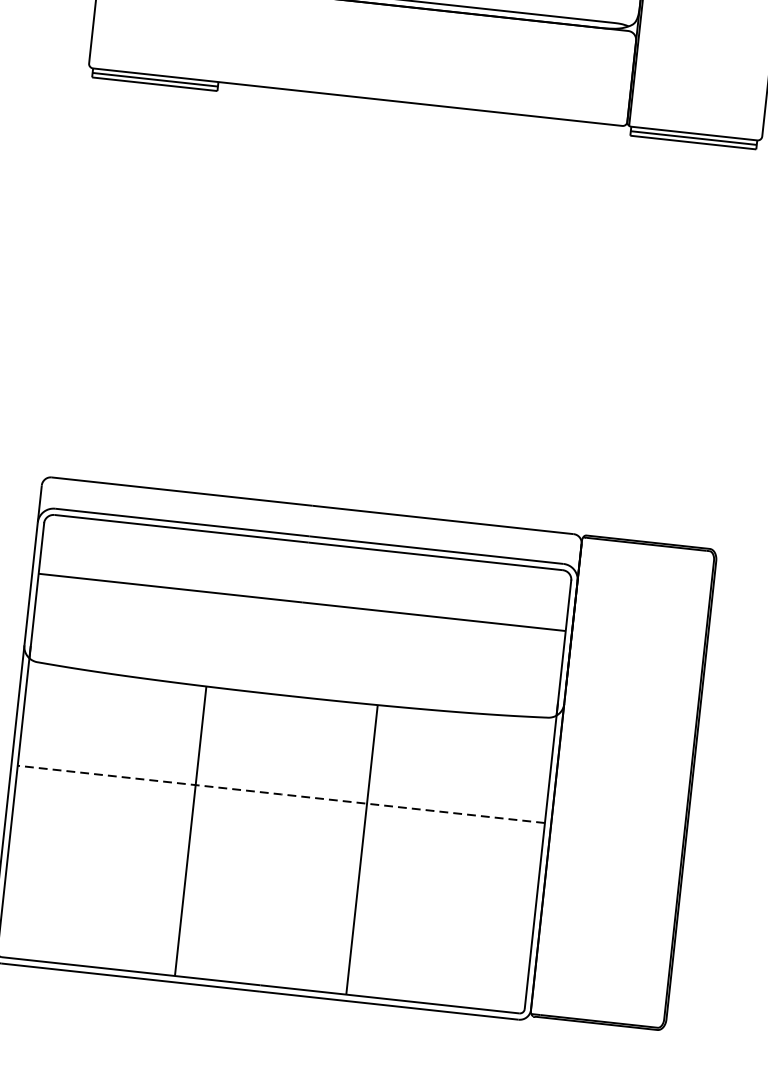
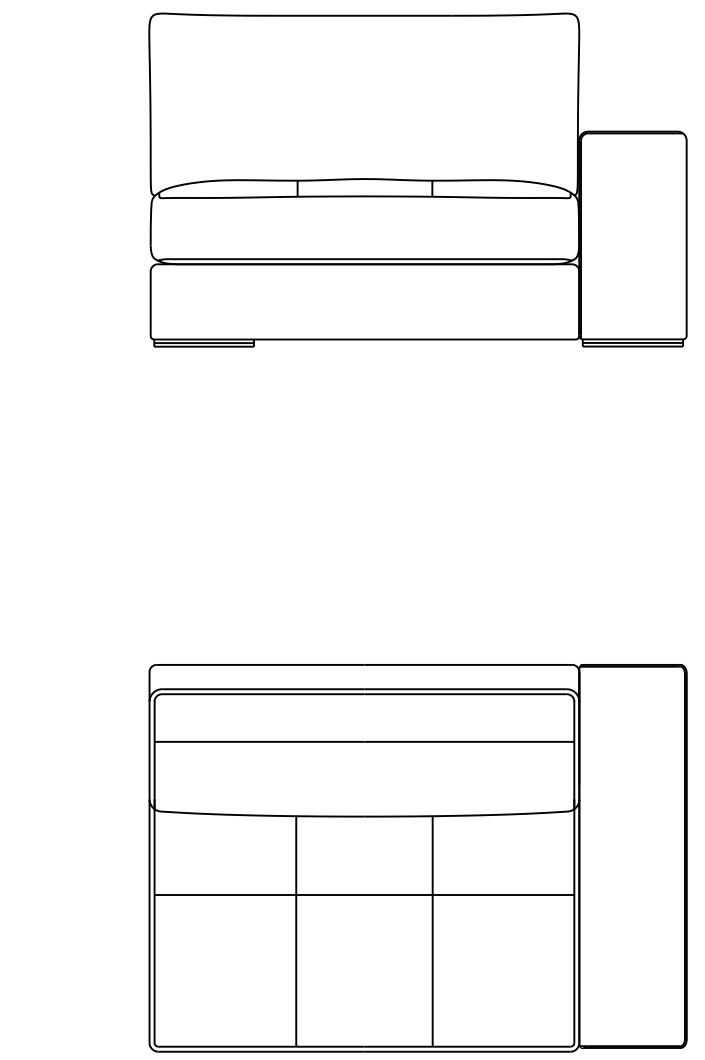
line: (281, 794) -> (364, 894), dashed -> solid

